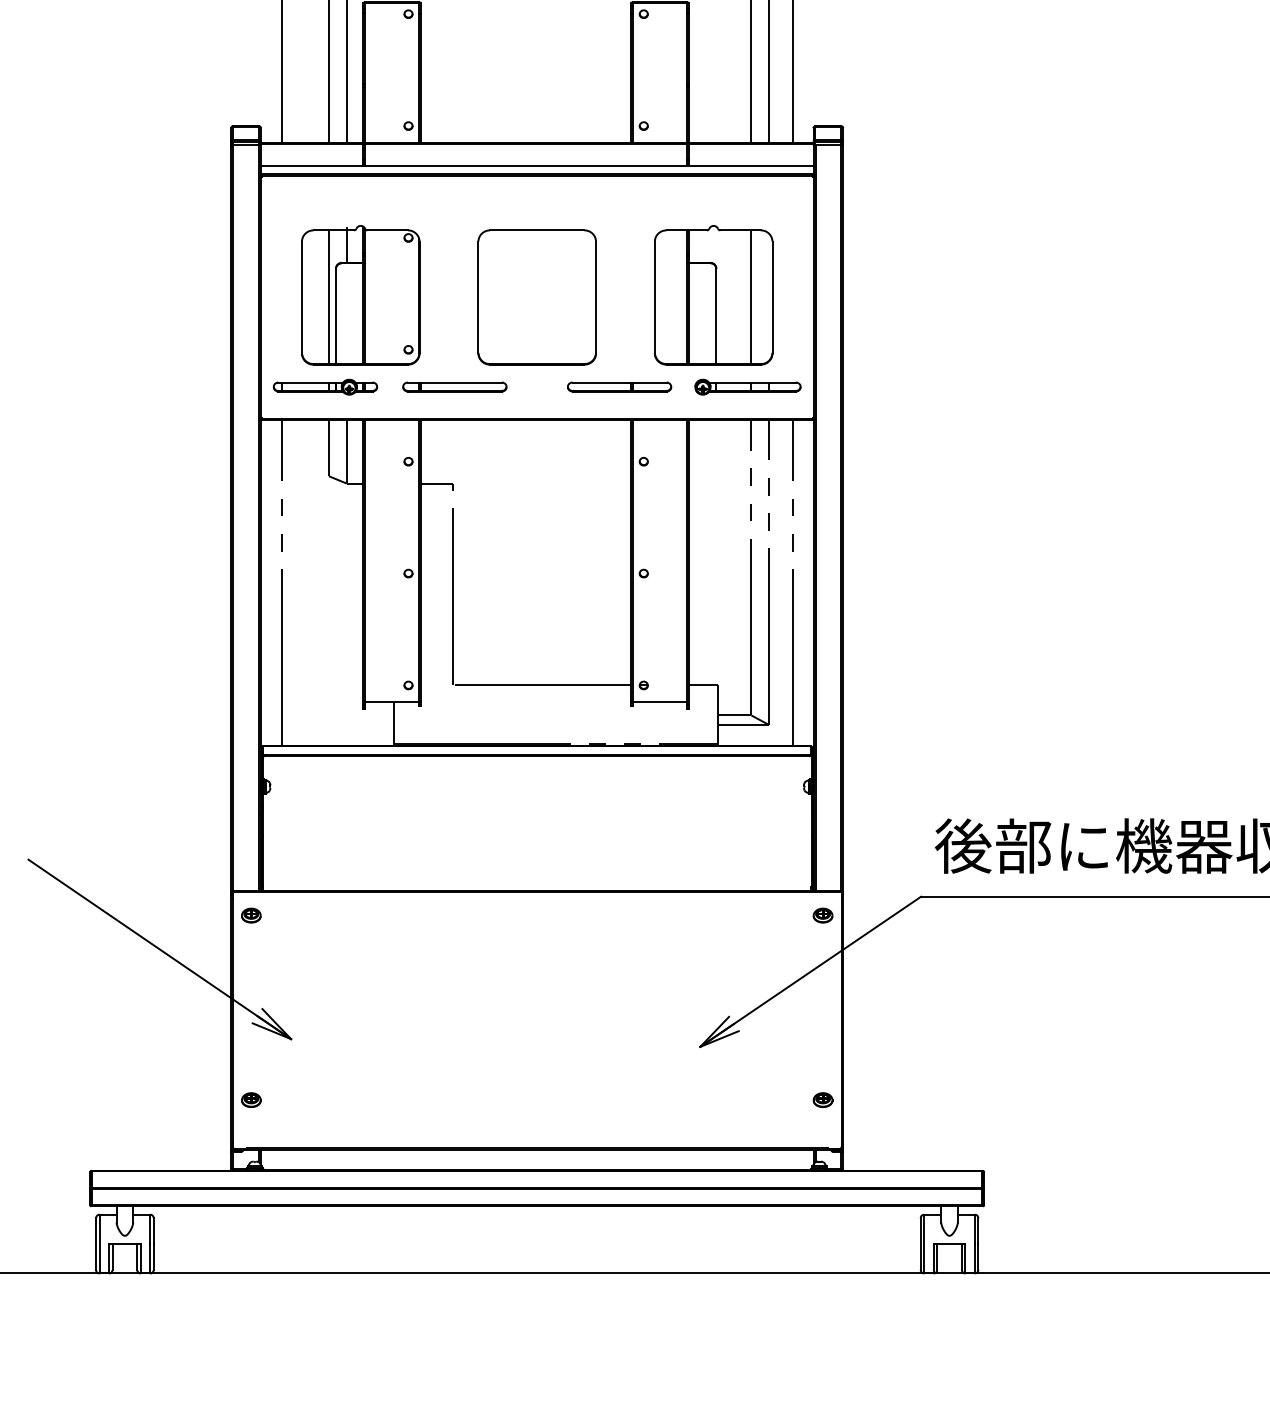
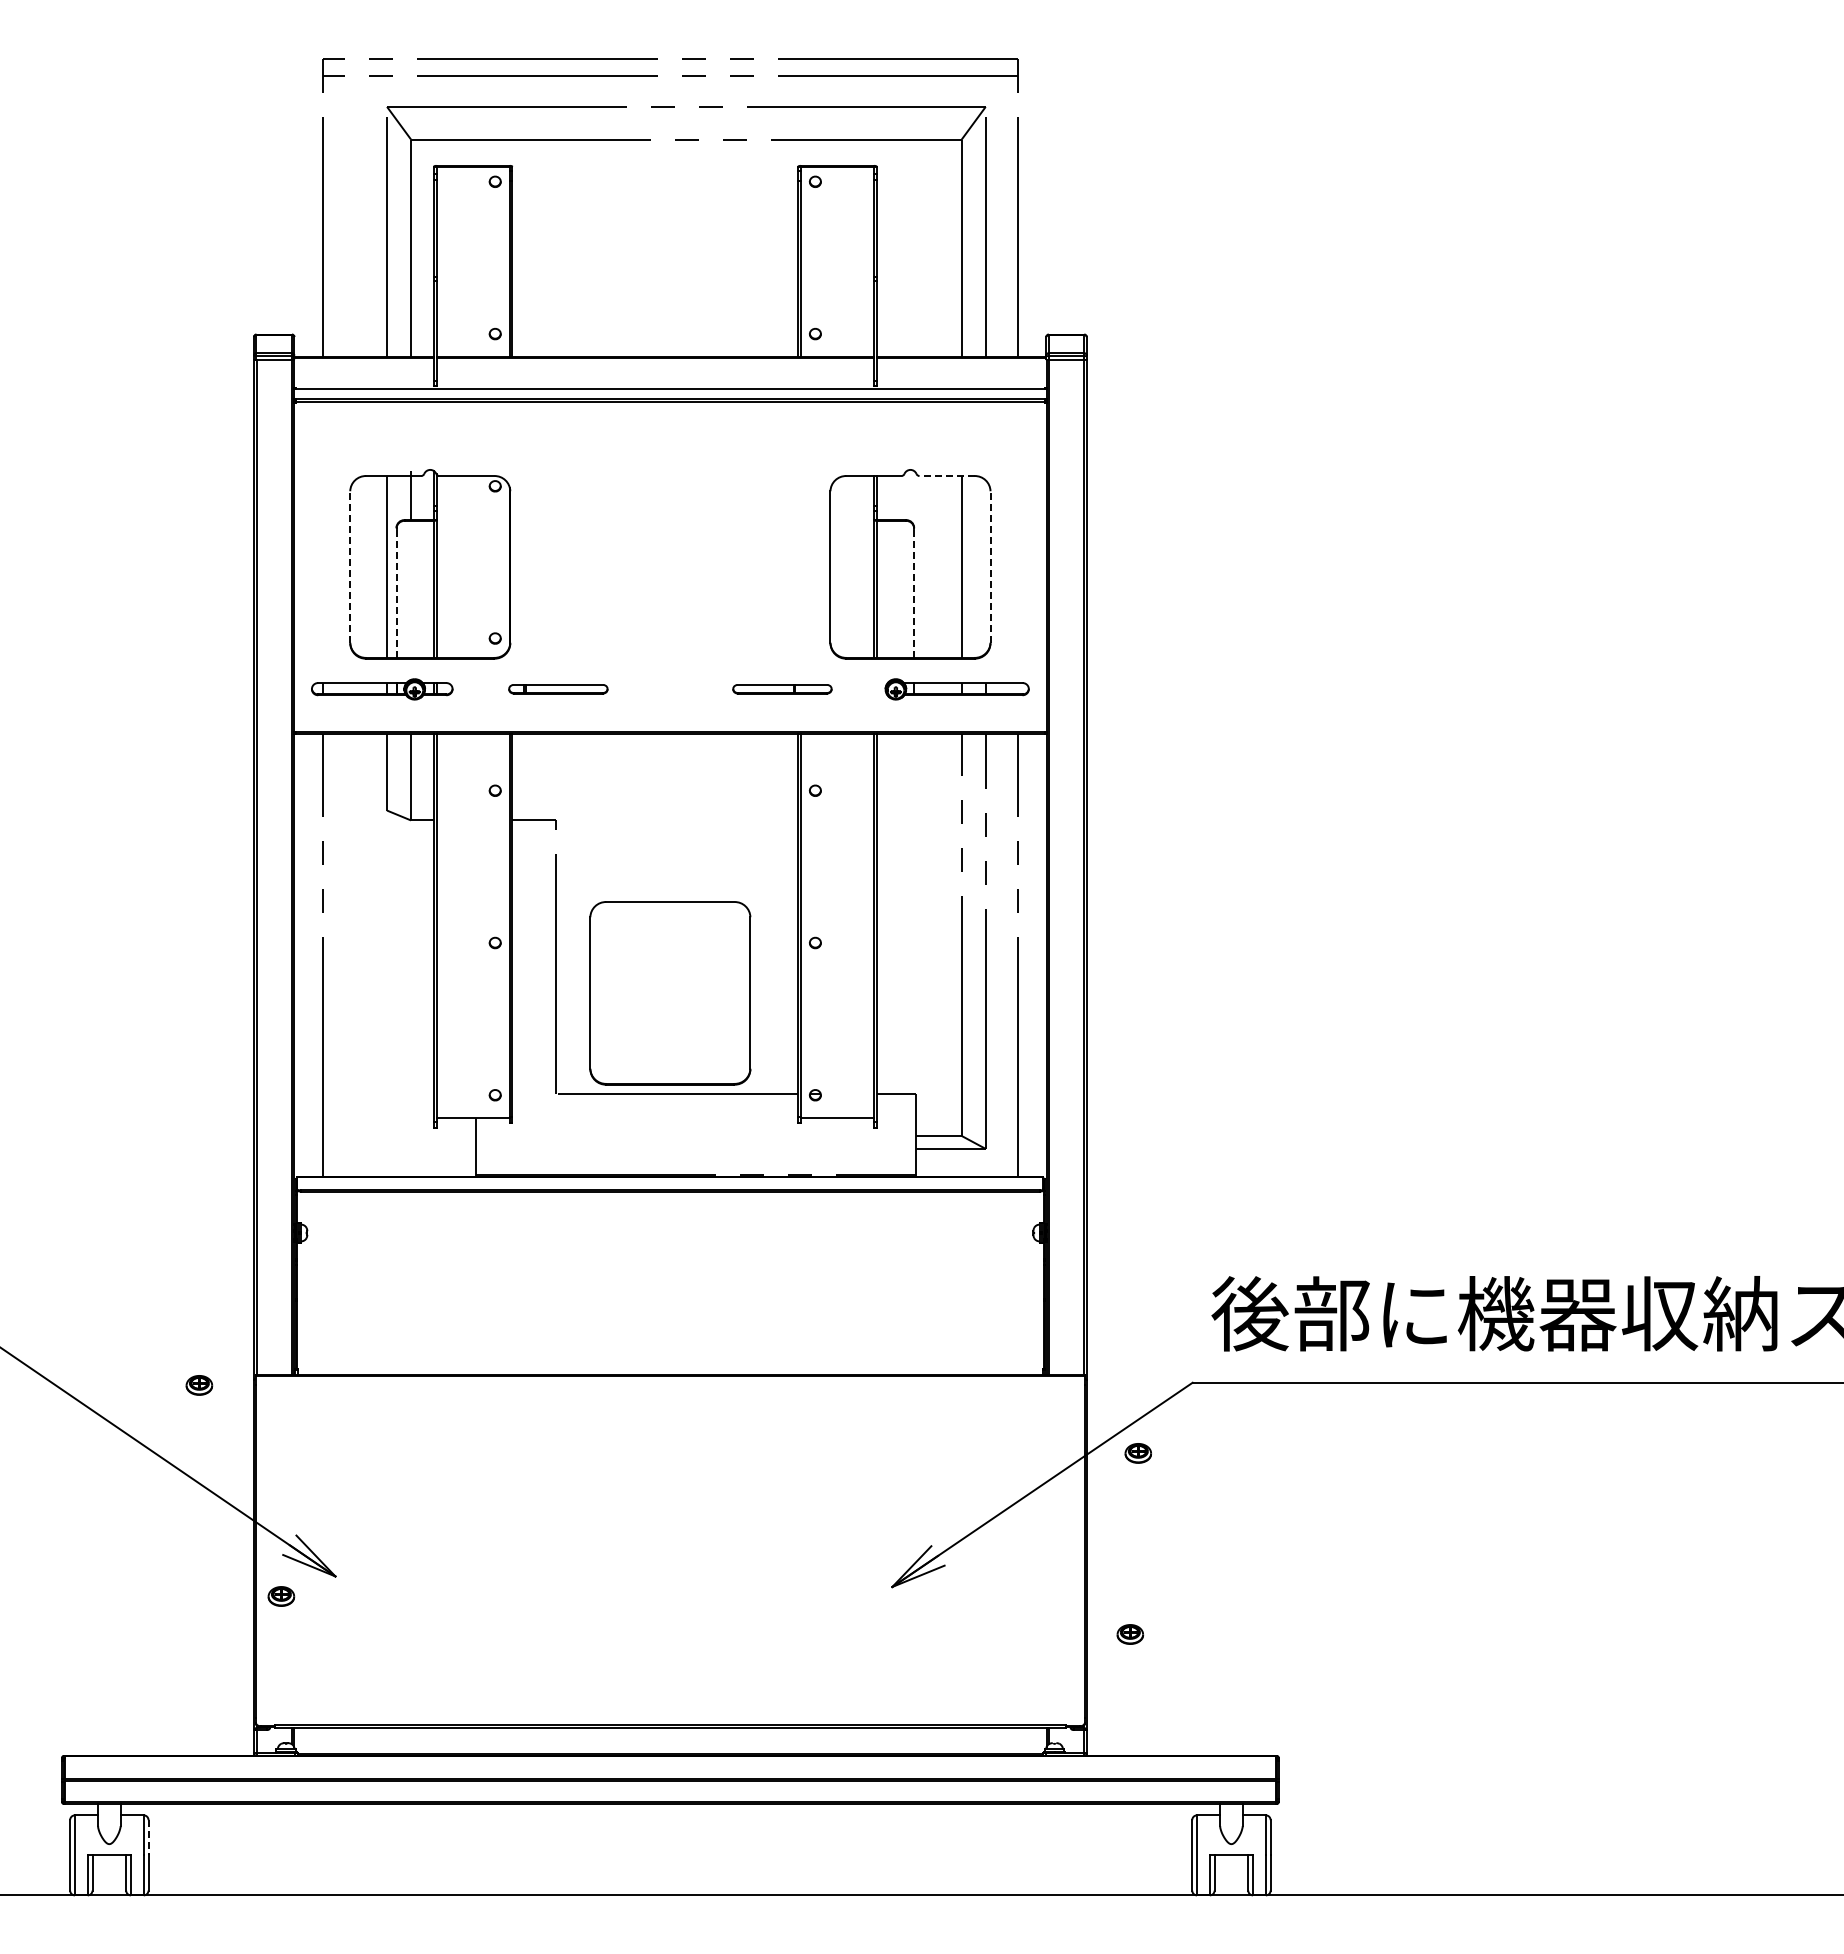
line: (740, 230) -> (946, 476), solid -> dashed
line: (302, 296) -> (350, 566), solid -> dashed
line: (772, 296) -> (990, 566), solid -> dashed
part: (537, 297) -> (670, 993), moved
line: (335, 316) -> (396, 593), solid -> dashed
line: (716, 316) -> (914, 593), solid -> dashed
part: (455, 387) -> (558, 689), size x0.7
part: (619, 387) -> (782, 689), size x0.7
part: (251, 915) -> (199, 1385), moved
part: (822, 915) -> (1137, 1453), moved
part: (251, 1100) -> (281, 1596), moved
part: (823, 1100) -> (1130, 1634), moved
line: (153, 1230) -> (148, 1837), solid -> dashed

